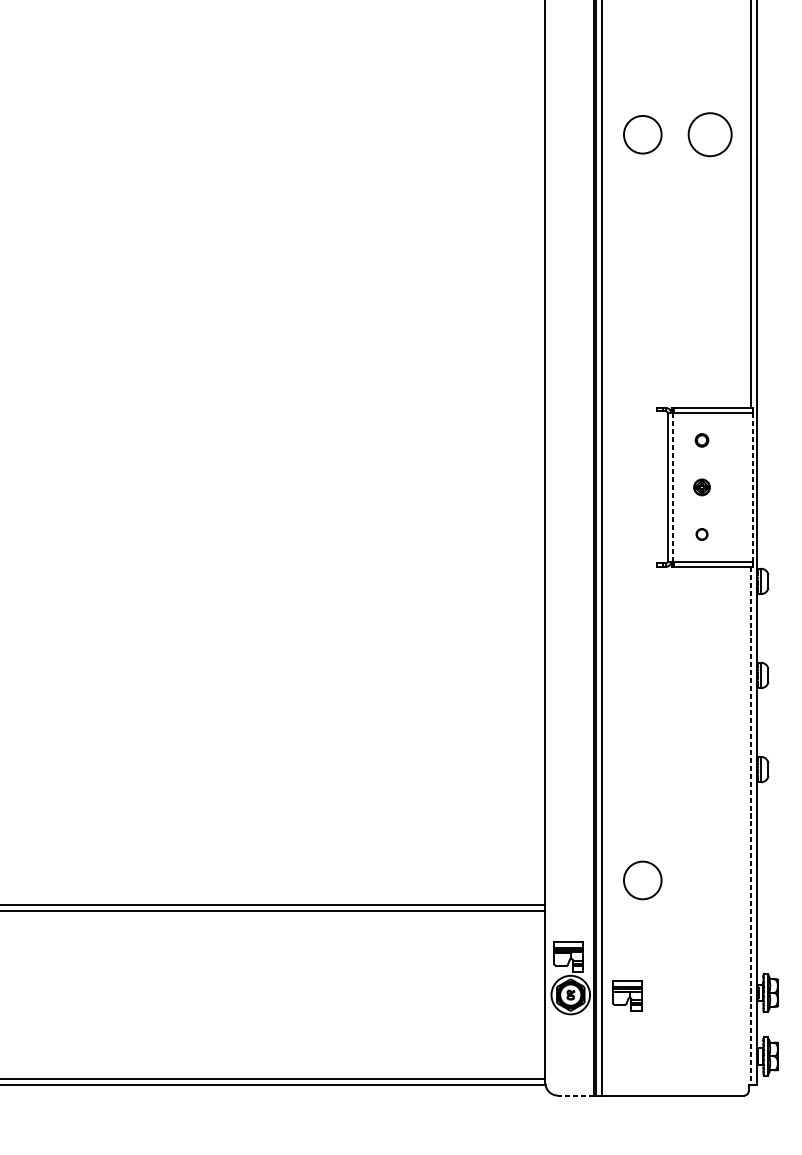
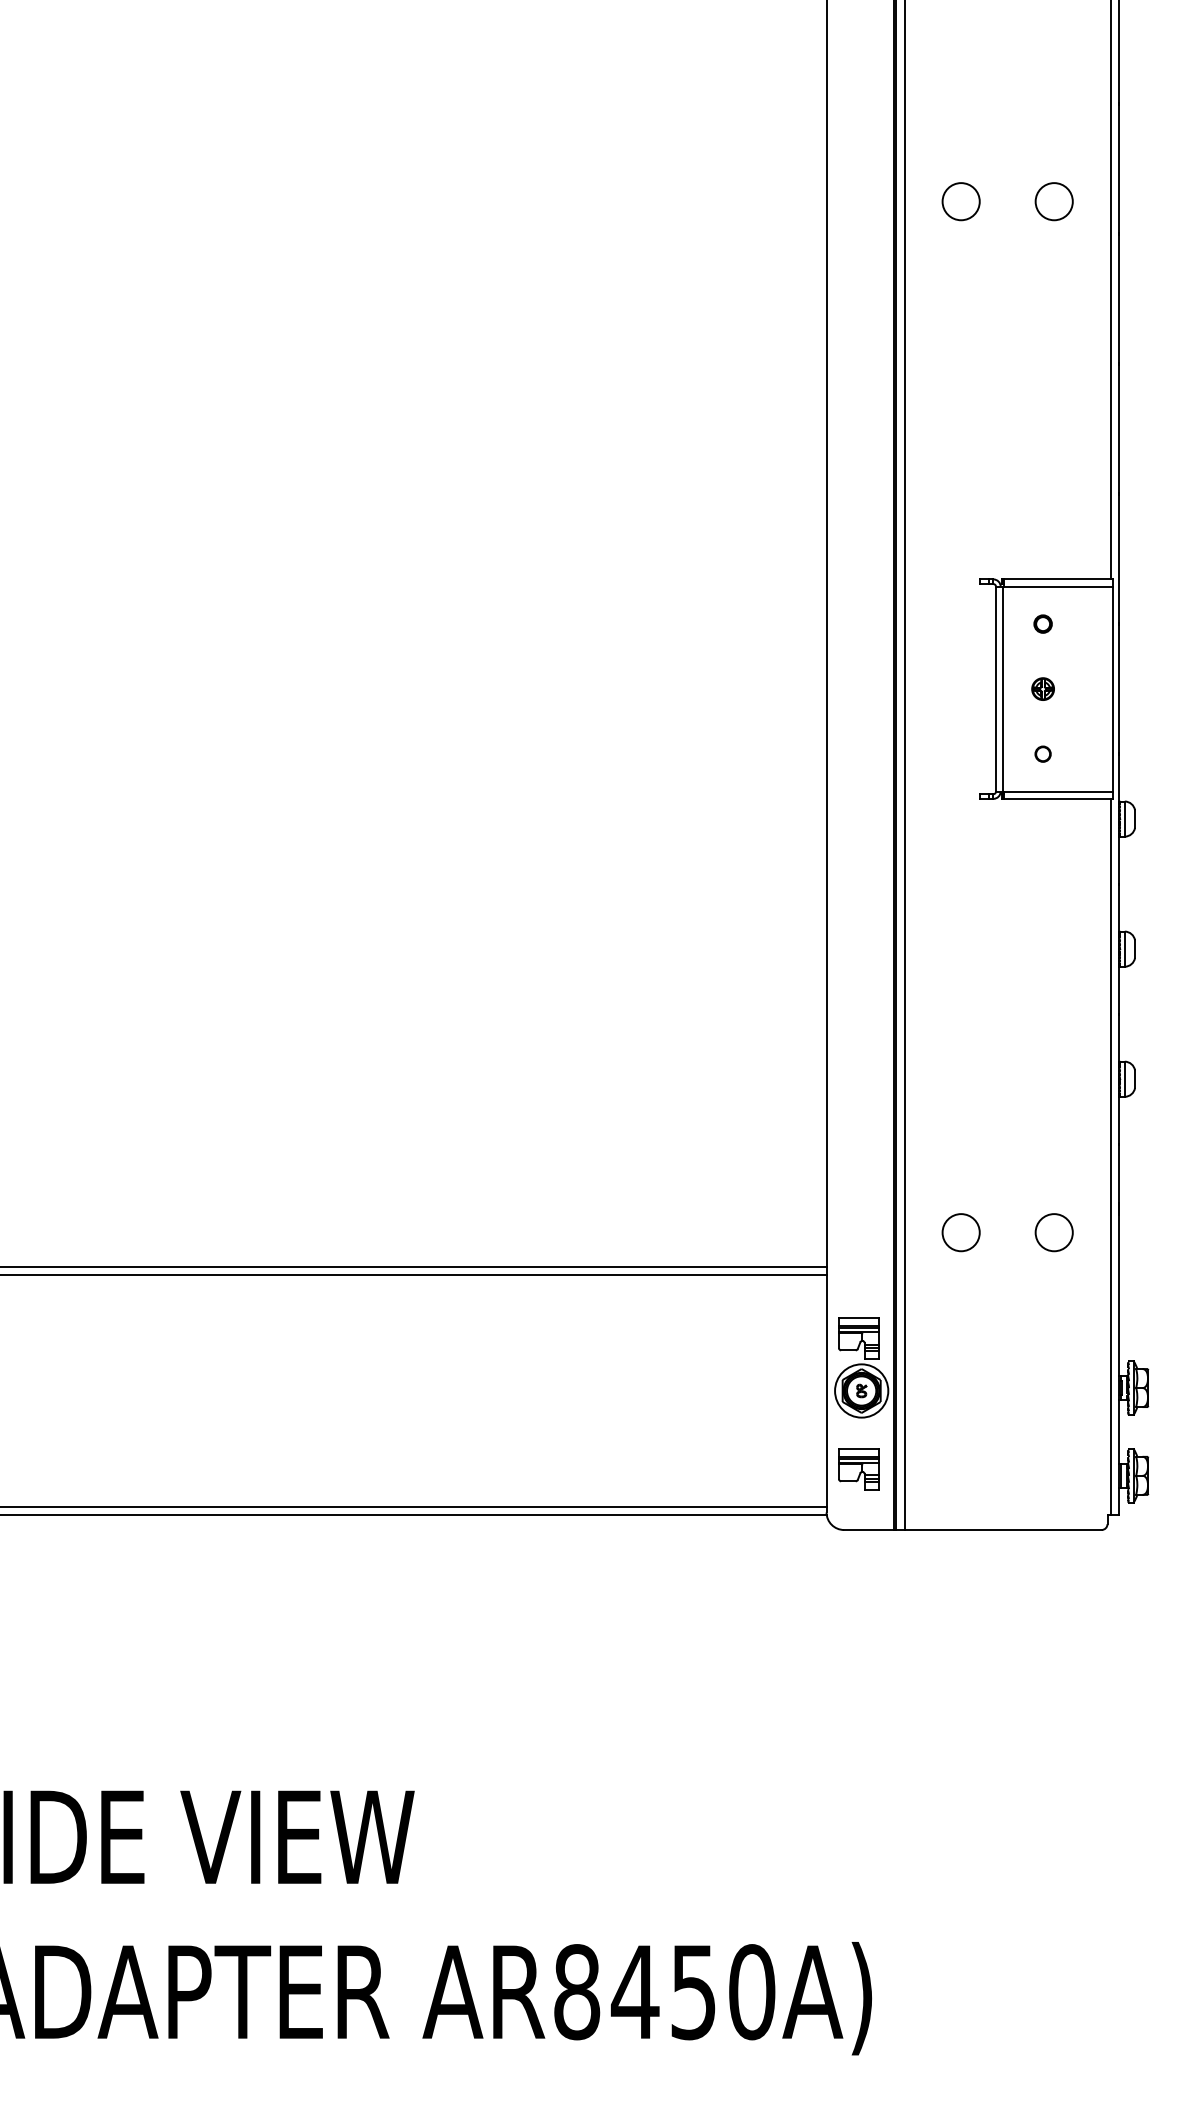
circle: (642, 134) -> (960, 201), size x0.71
circle: (709, 134) -> (1053, 201), size x0.62
line: (673, 487) -> (1003, 689), dashed -> solid
line: (752, 487) -> (1113, 689), dashed -> solid
line: (750, 826) -> (1110, 1157), dashed -> solid
circle: (642, 880) -> (960, 1232), size x0.71
circle: (709, 880) -> (1053, 1232), added
part: (627, 996) -> (858, 1469), moved
line: (575, 1095) -> (868, 1530), dashed -> solid

